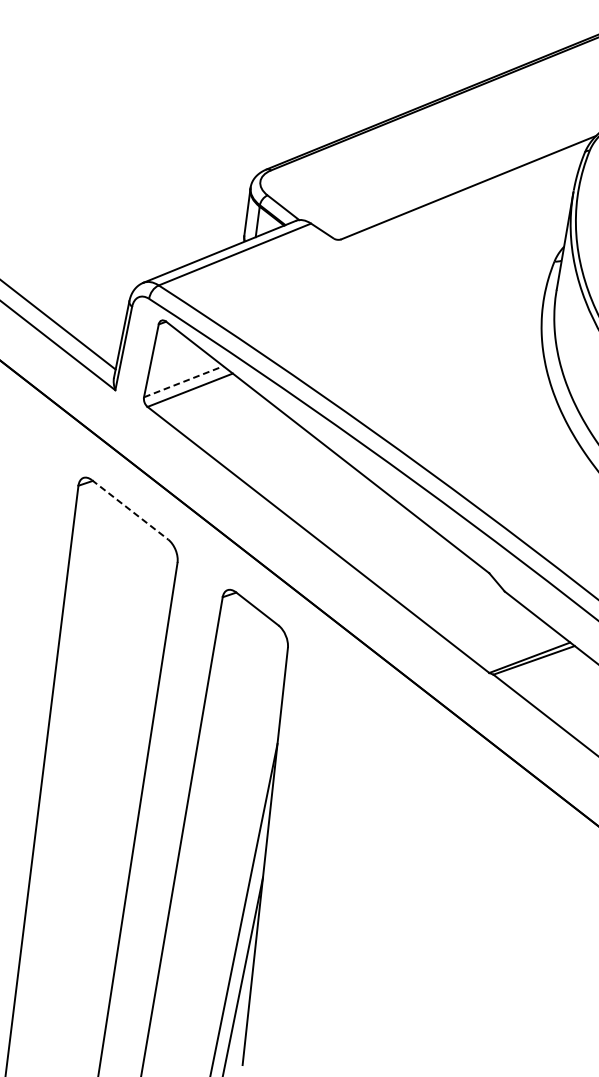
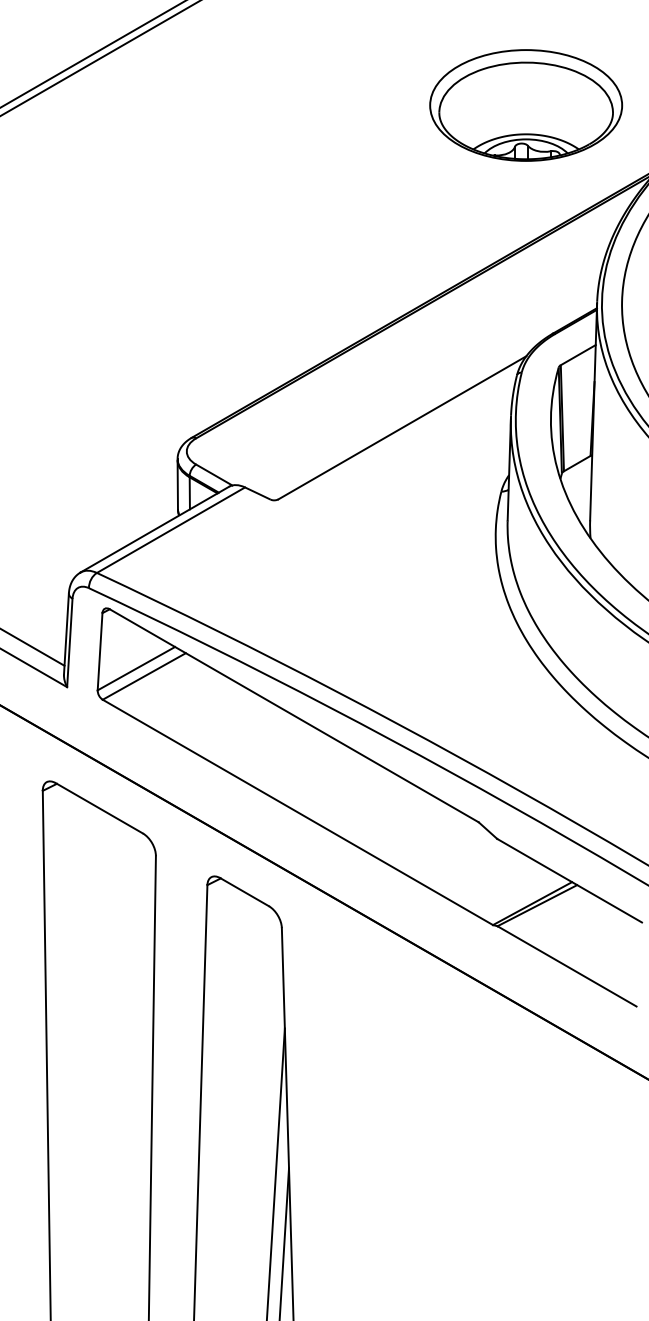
line: (183, 381) -> (136, 668), dashed -> solid
line: (130, 510) -> (99, 808), dashed -> solid

